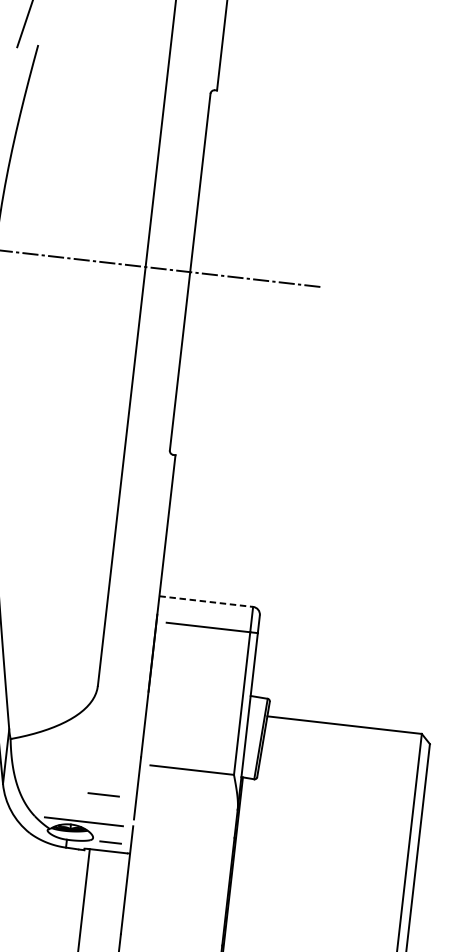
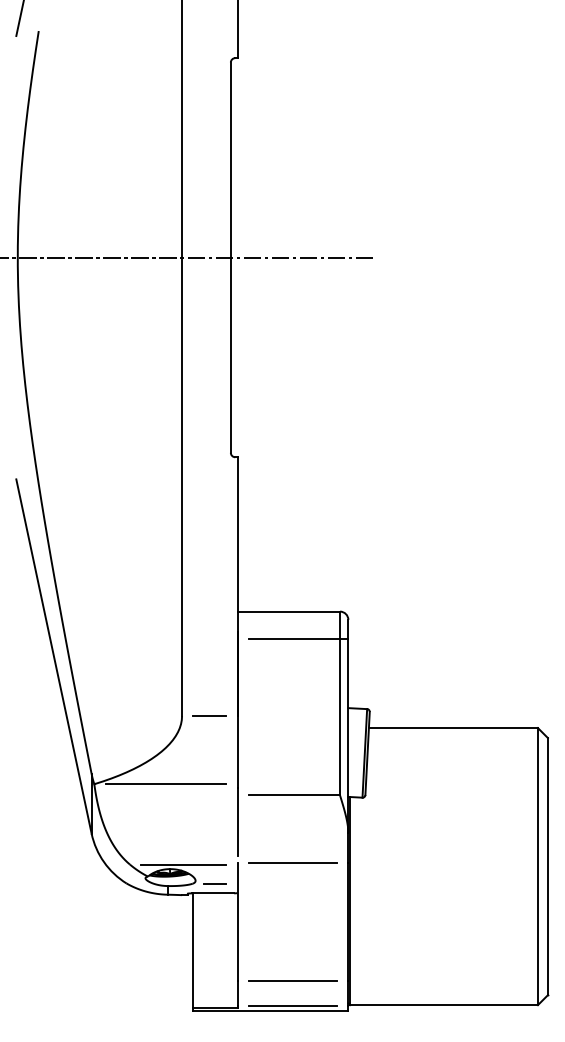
line: (206, 601) -> (289, 611), dashed -> solid
line: (76, 746) -> (166, 784), added
line: (103, 794) -> (209, 715), moved
line: (183, 832) -> (292, 863), added
line: (171, 939) -> (292, 981), added

